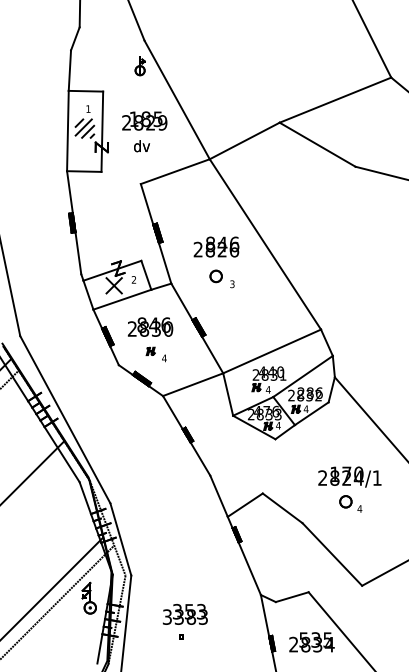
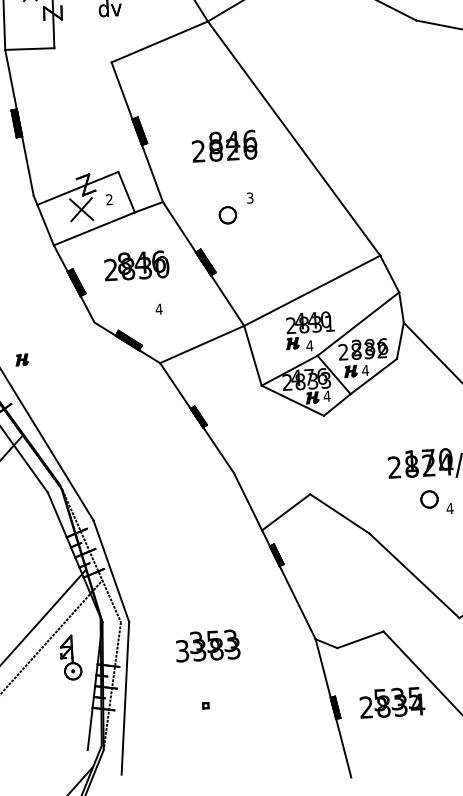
part: (215, 276) -> (226, 215), moved
part: (150, 350) -> (21, 358), moved
text: (184, 614) -> (206, 646), moved

